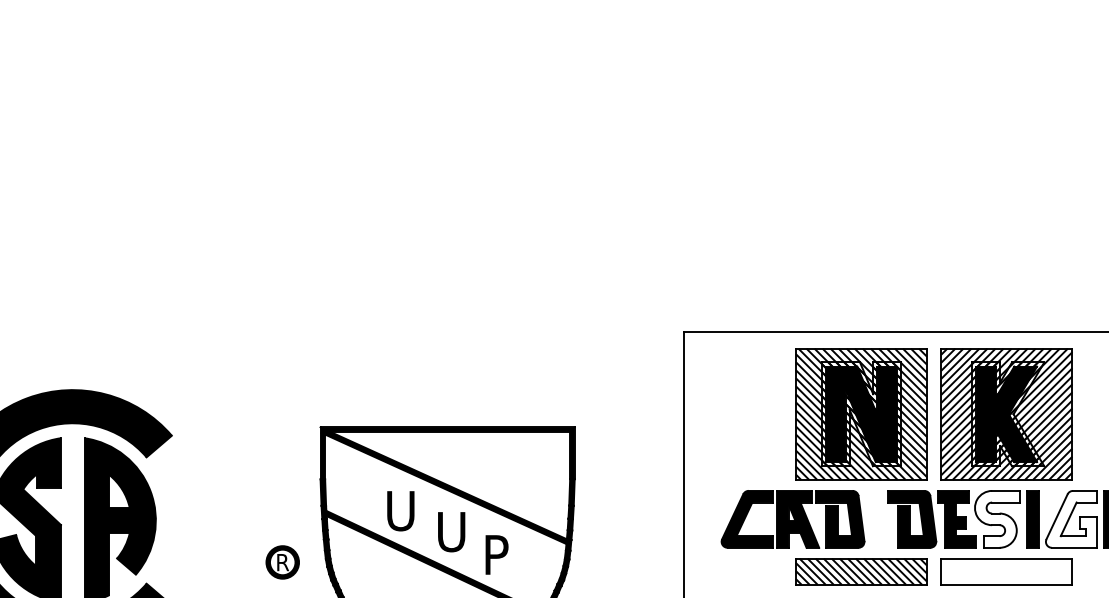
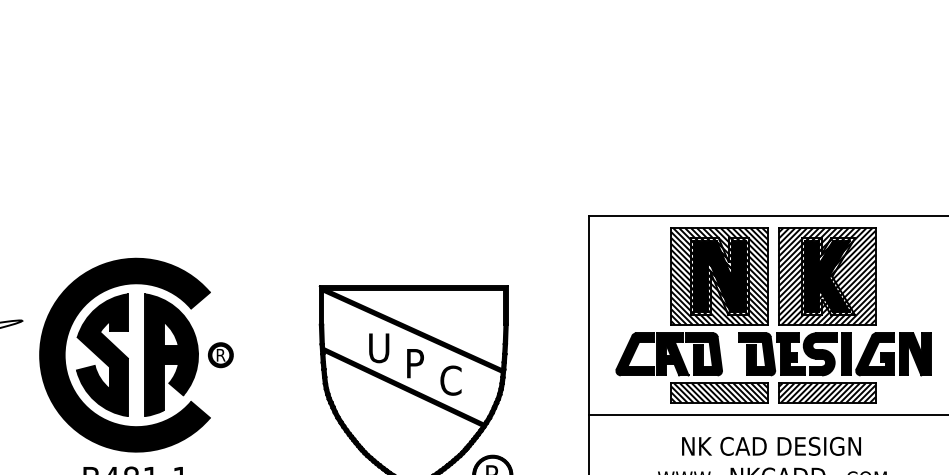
fill: (996, 519) -> (819, 354), added
fill: (1071, 519) -> (875, 354), added
text: (451, 531) -> (416, 363), U -> P
text: (497, 554) -> (450, 380), P -> C
part: (282, 562) -> (220, 355), moved
hatch: (1005, 570) -> (826, 392), added

